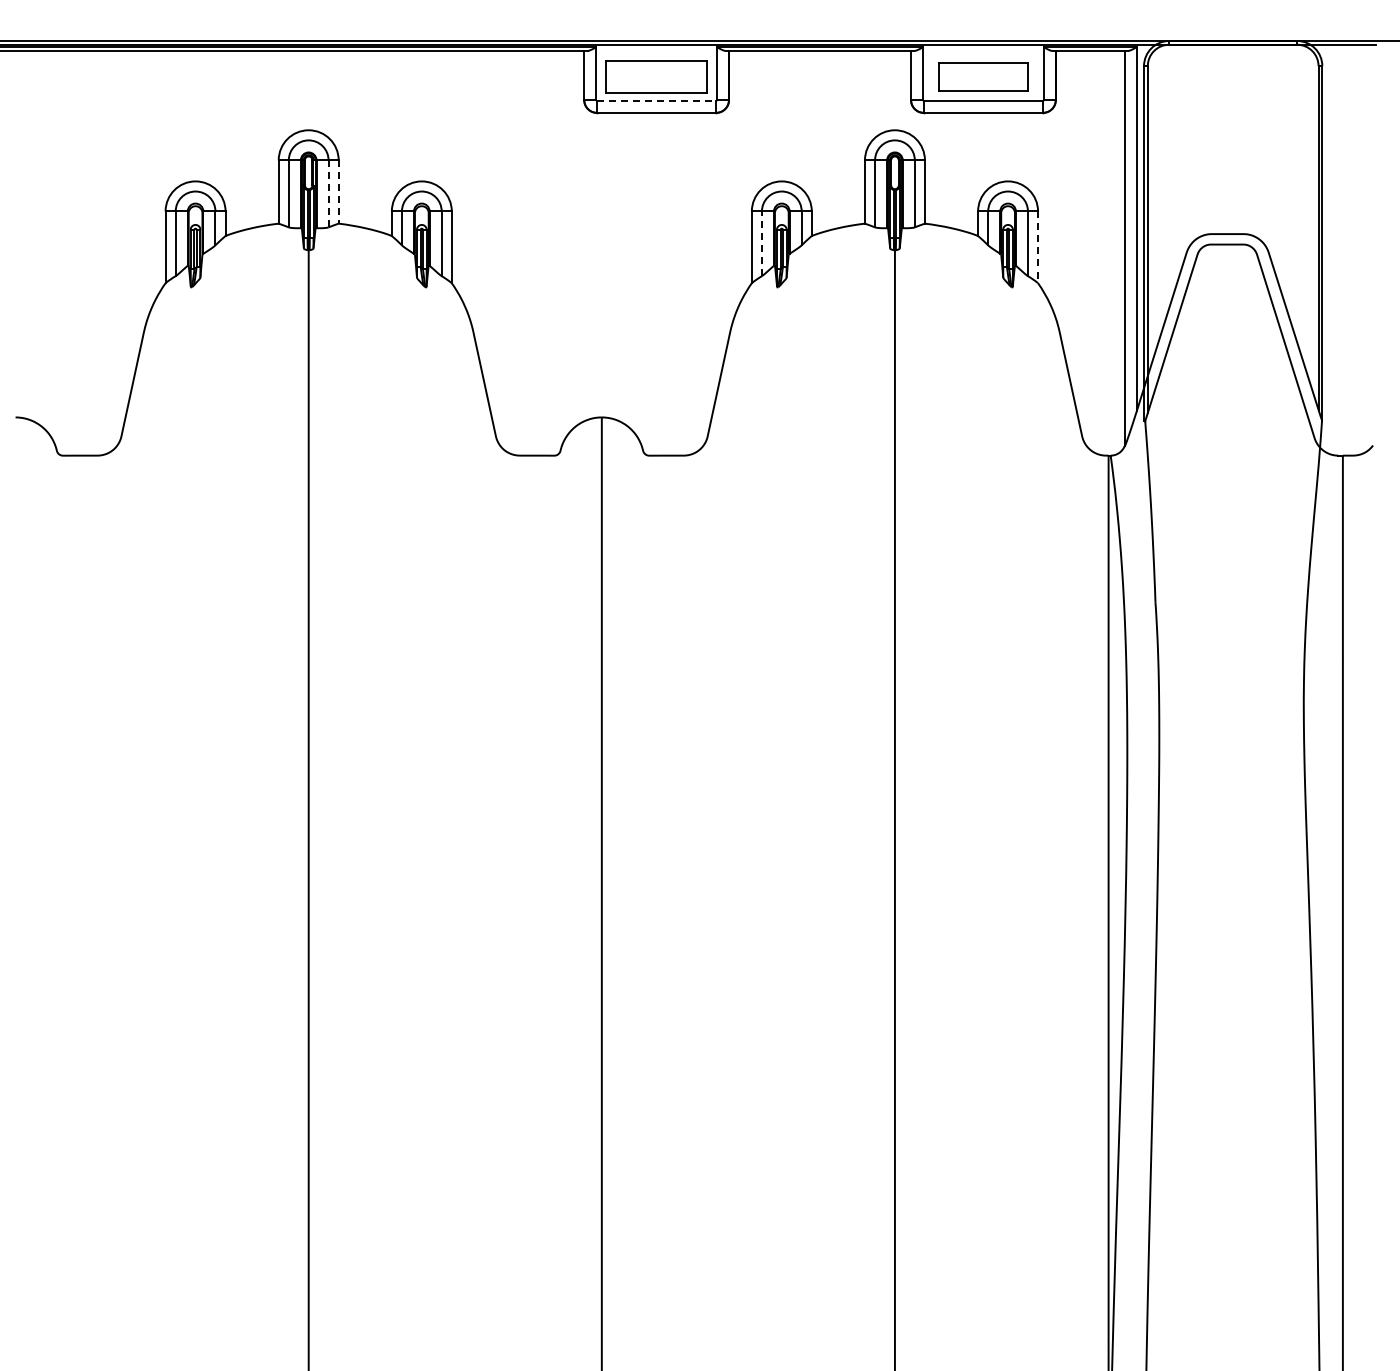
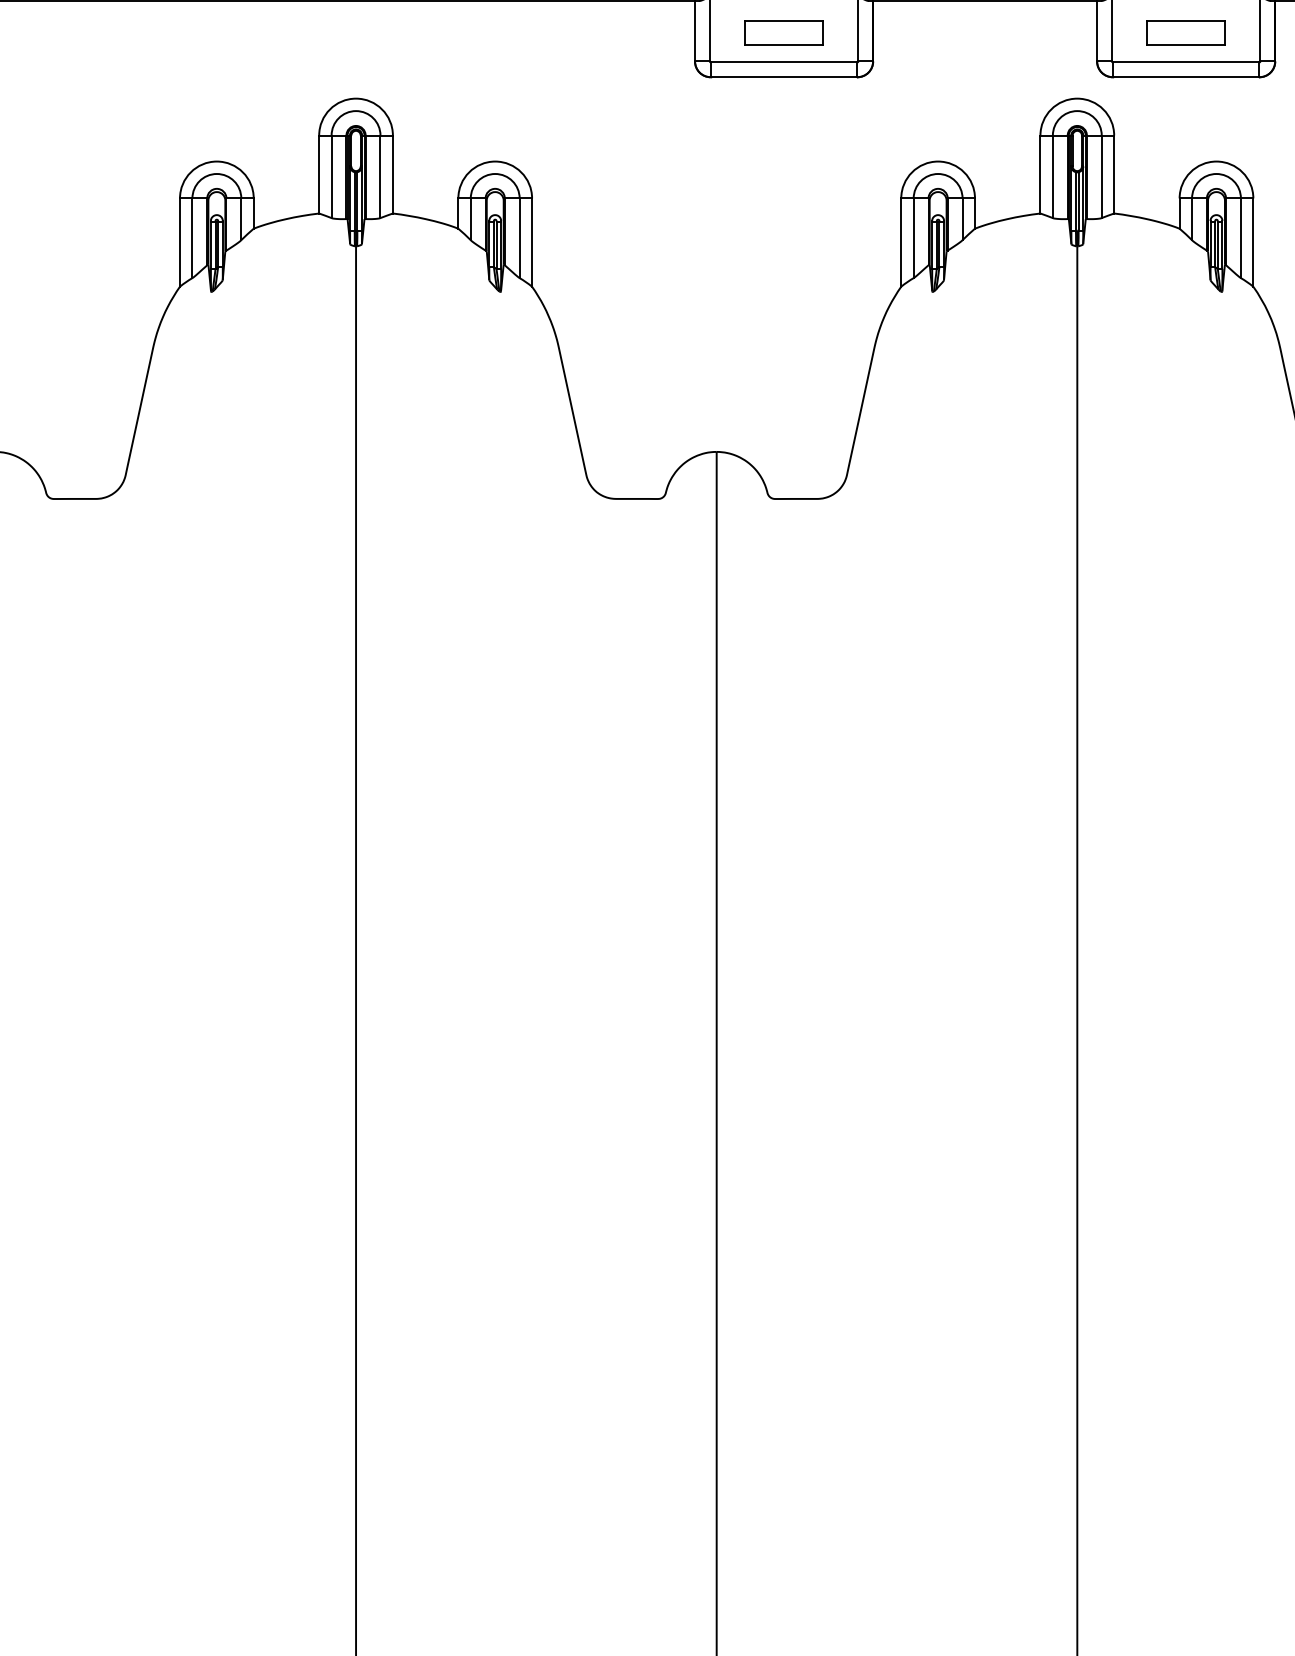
part: (656, 76) -> (783, 32), size x0.62
part: (983, 76) -> (1186, 32), size x0.71
line: (656, 100) -> (783, 62), dashed -> solid
line: (338, 191) -> (392, 173), dashed -> solid
line: (328, 193) -> (380, 176), dashed -> solid
line: (761, 243) -> (913, 237), dashed -> solid
line: (1038, 247) -> (1253, 242), dashed -> solid

